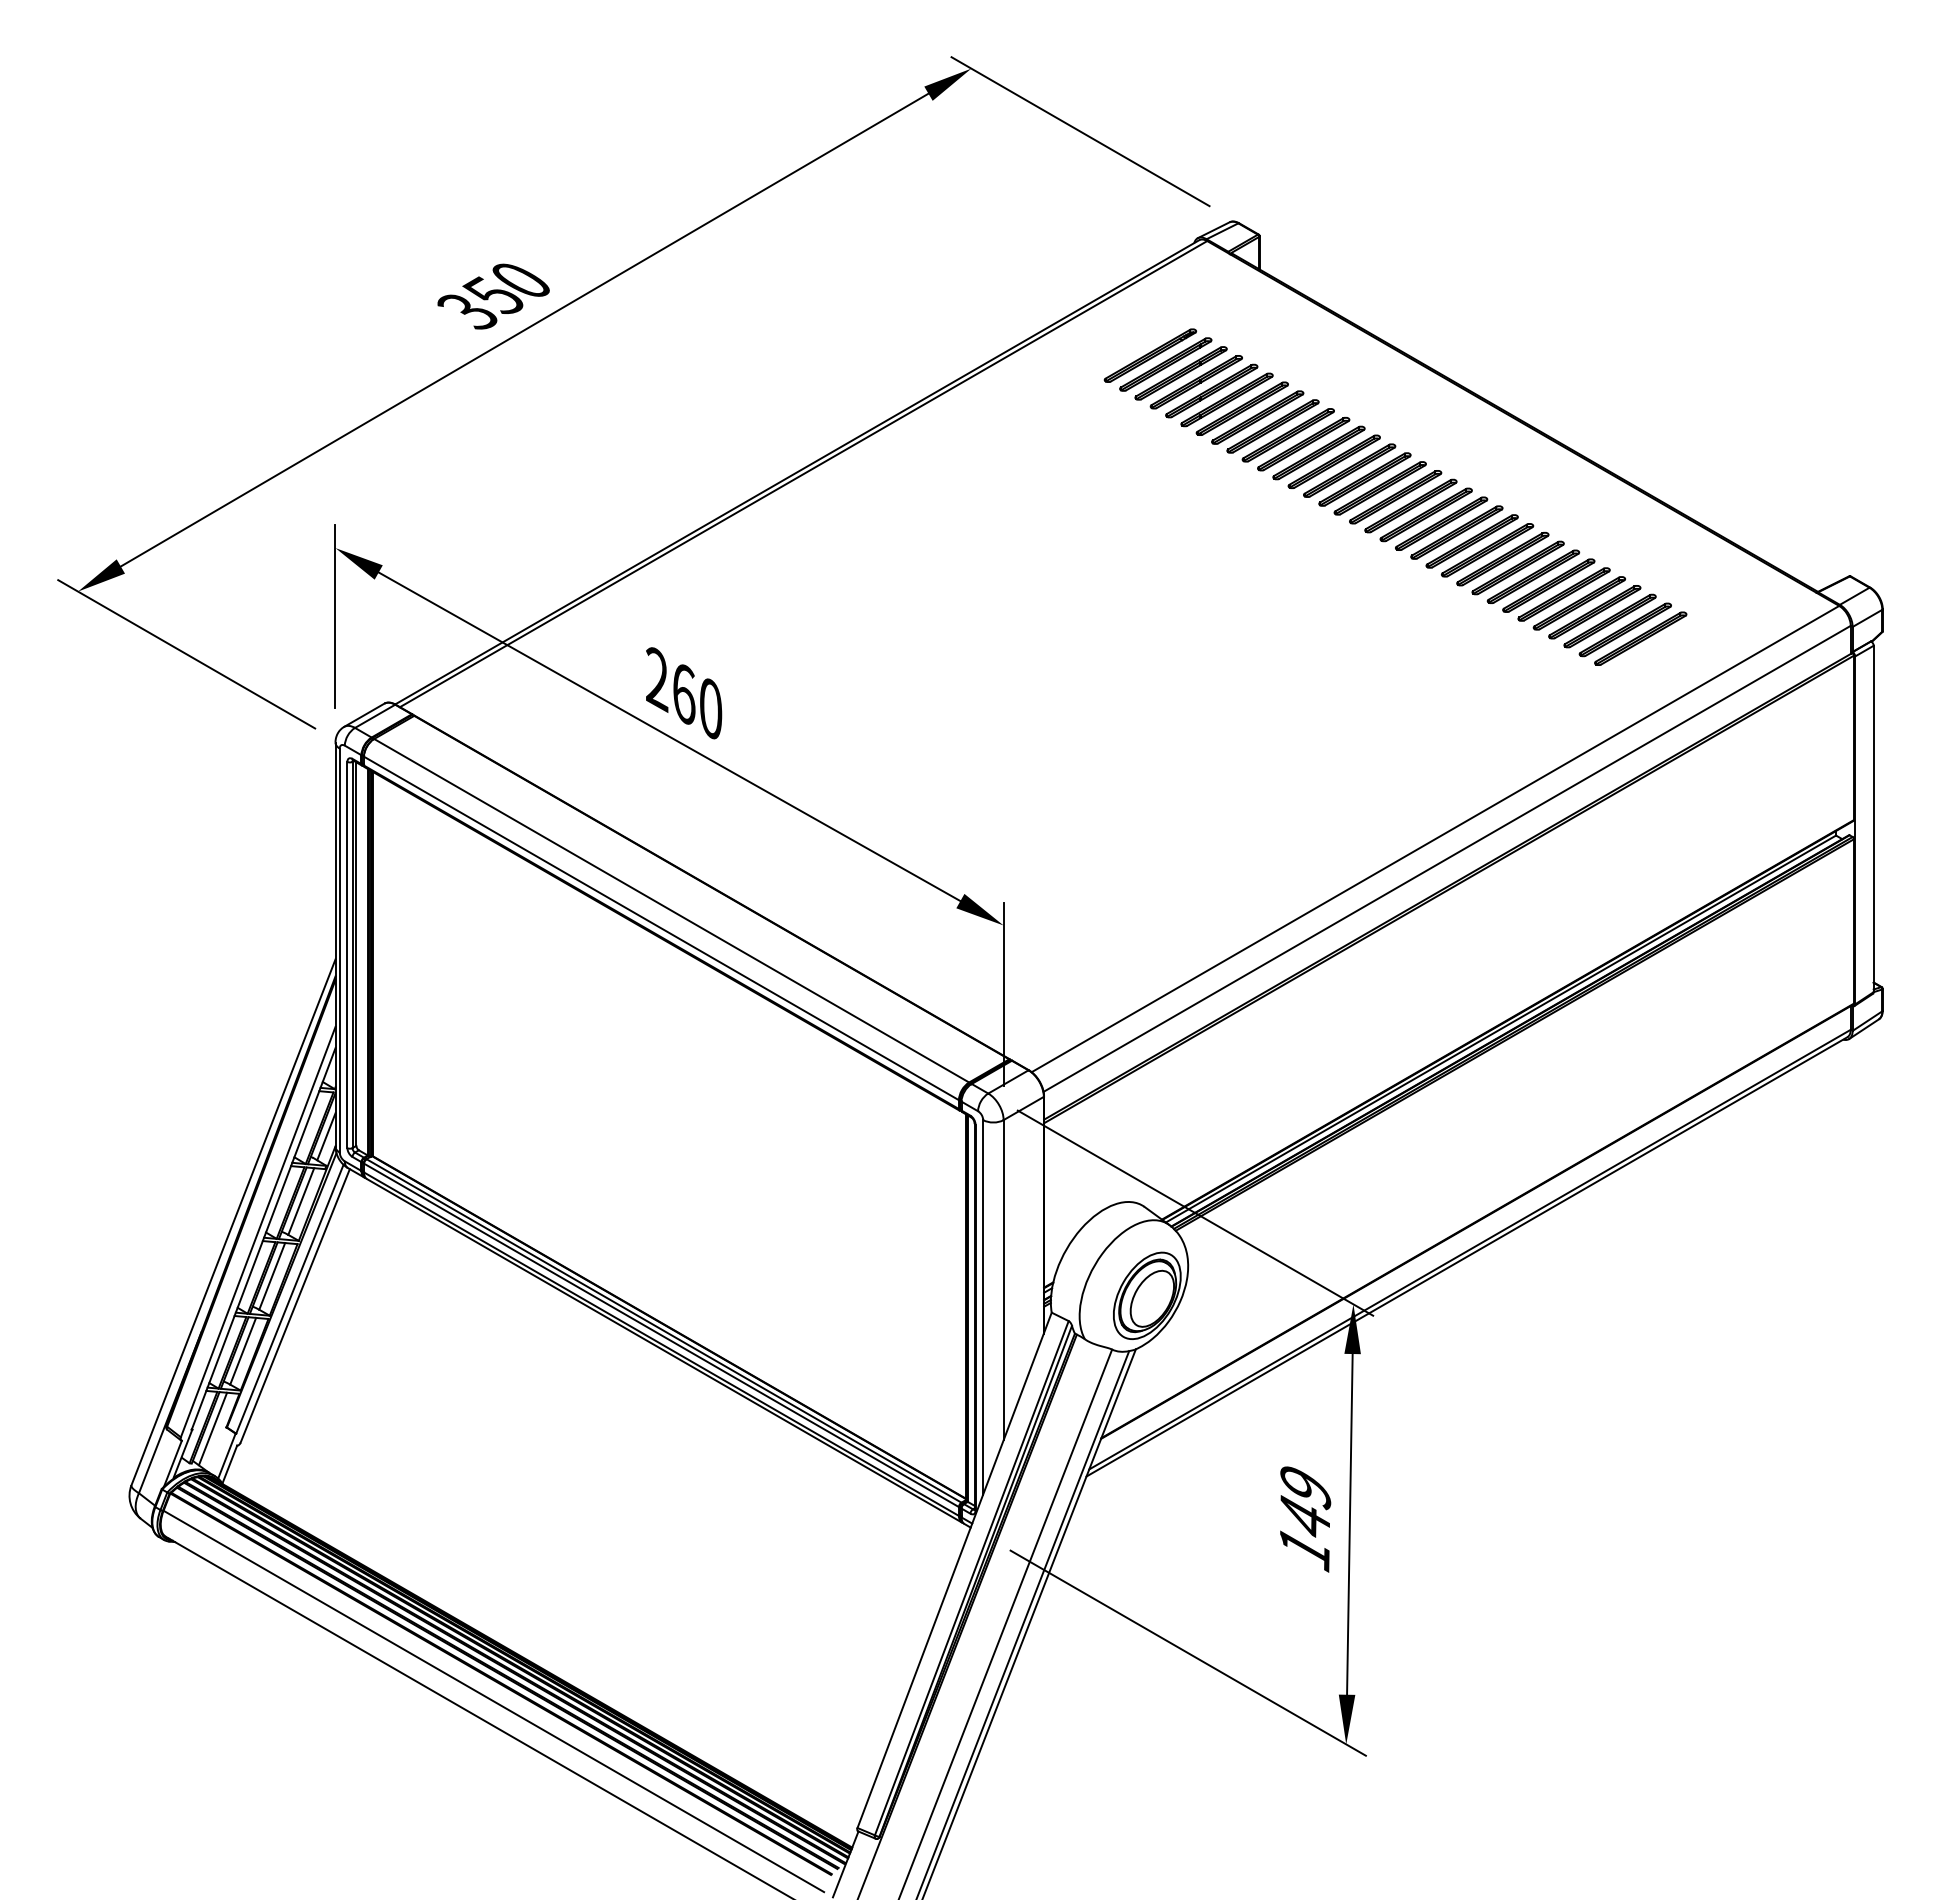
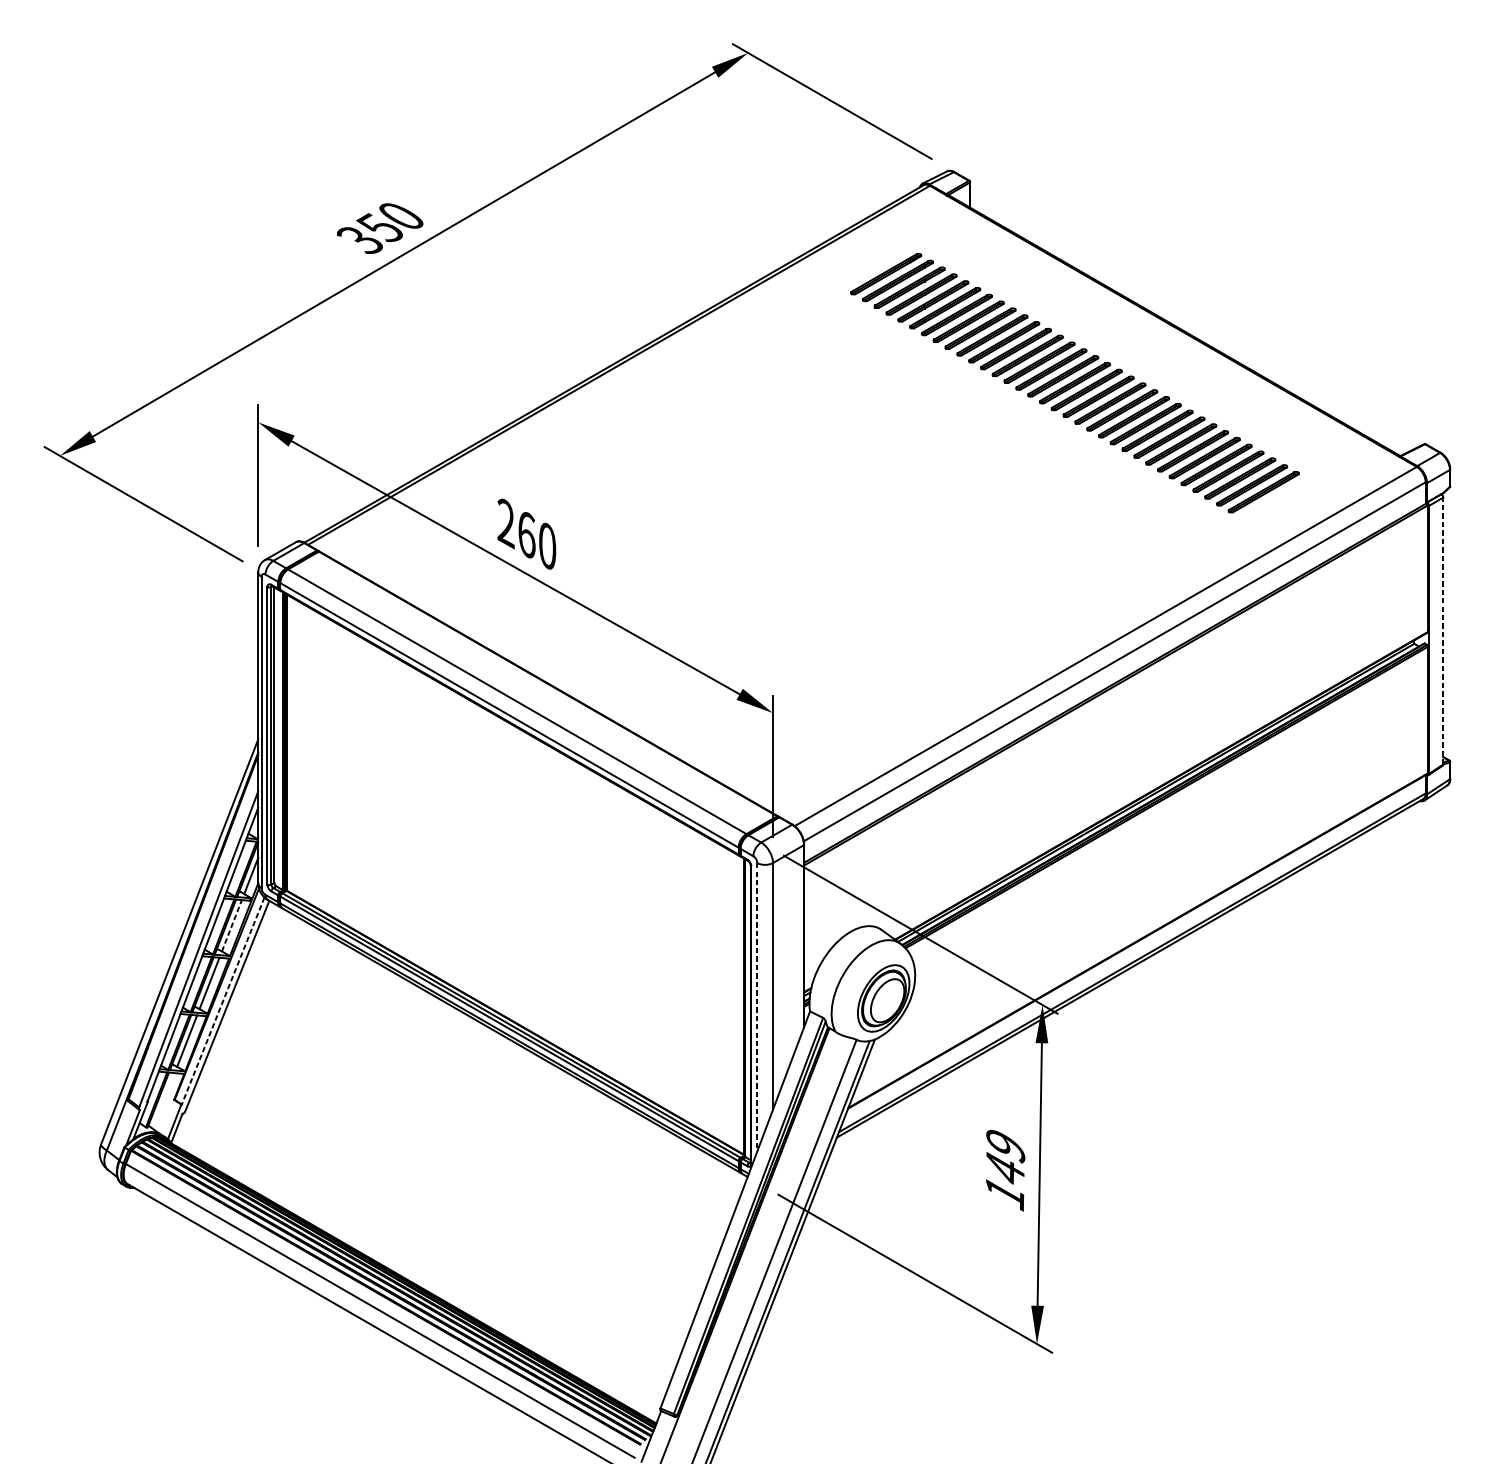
line: (1873, 818) -> (1443, 630), solid -> dashed
line: (301, 1201) -> (232, 925), solid -> dashed
line: (289, 1299) -> (222, 1001), solid -> dashed
line: (983, 1307) -> (757, 1007), solid -> dashed
line: (212, 1428) -> (163, 1100), removed

